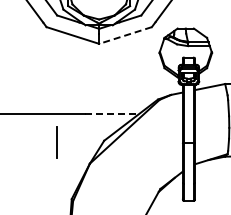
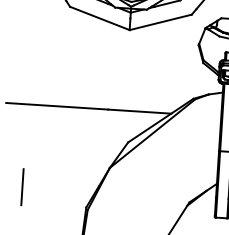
line: (125, 35) -> (160, 22), dashed -> solid
line: (113, 113) -> (140, 111), dashed -> solid
line: (56, 142) -> (22, 187), moved

